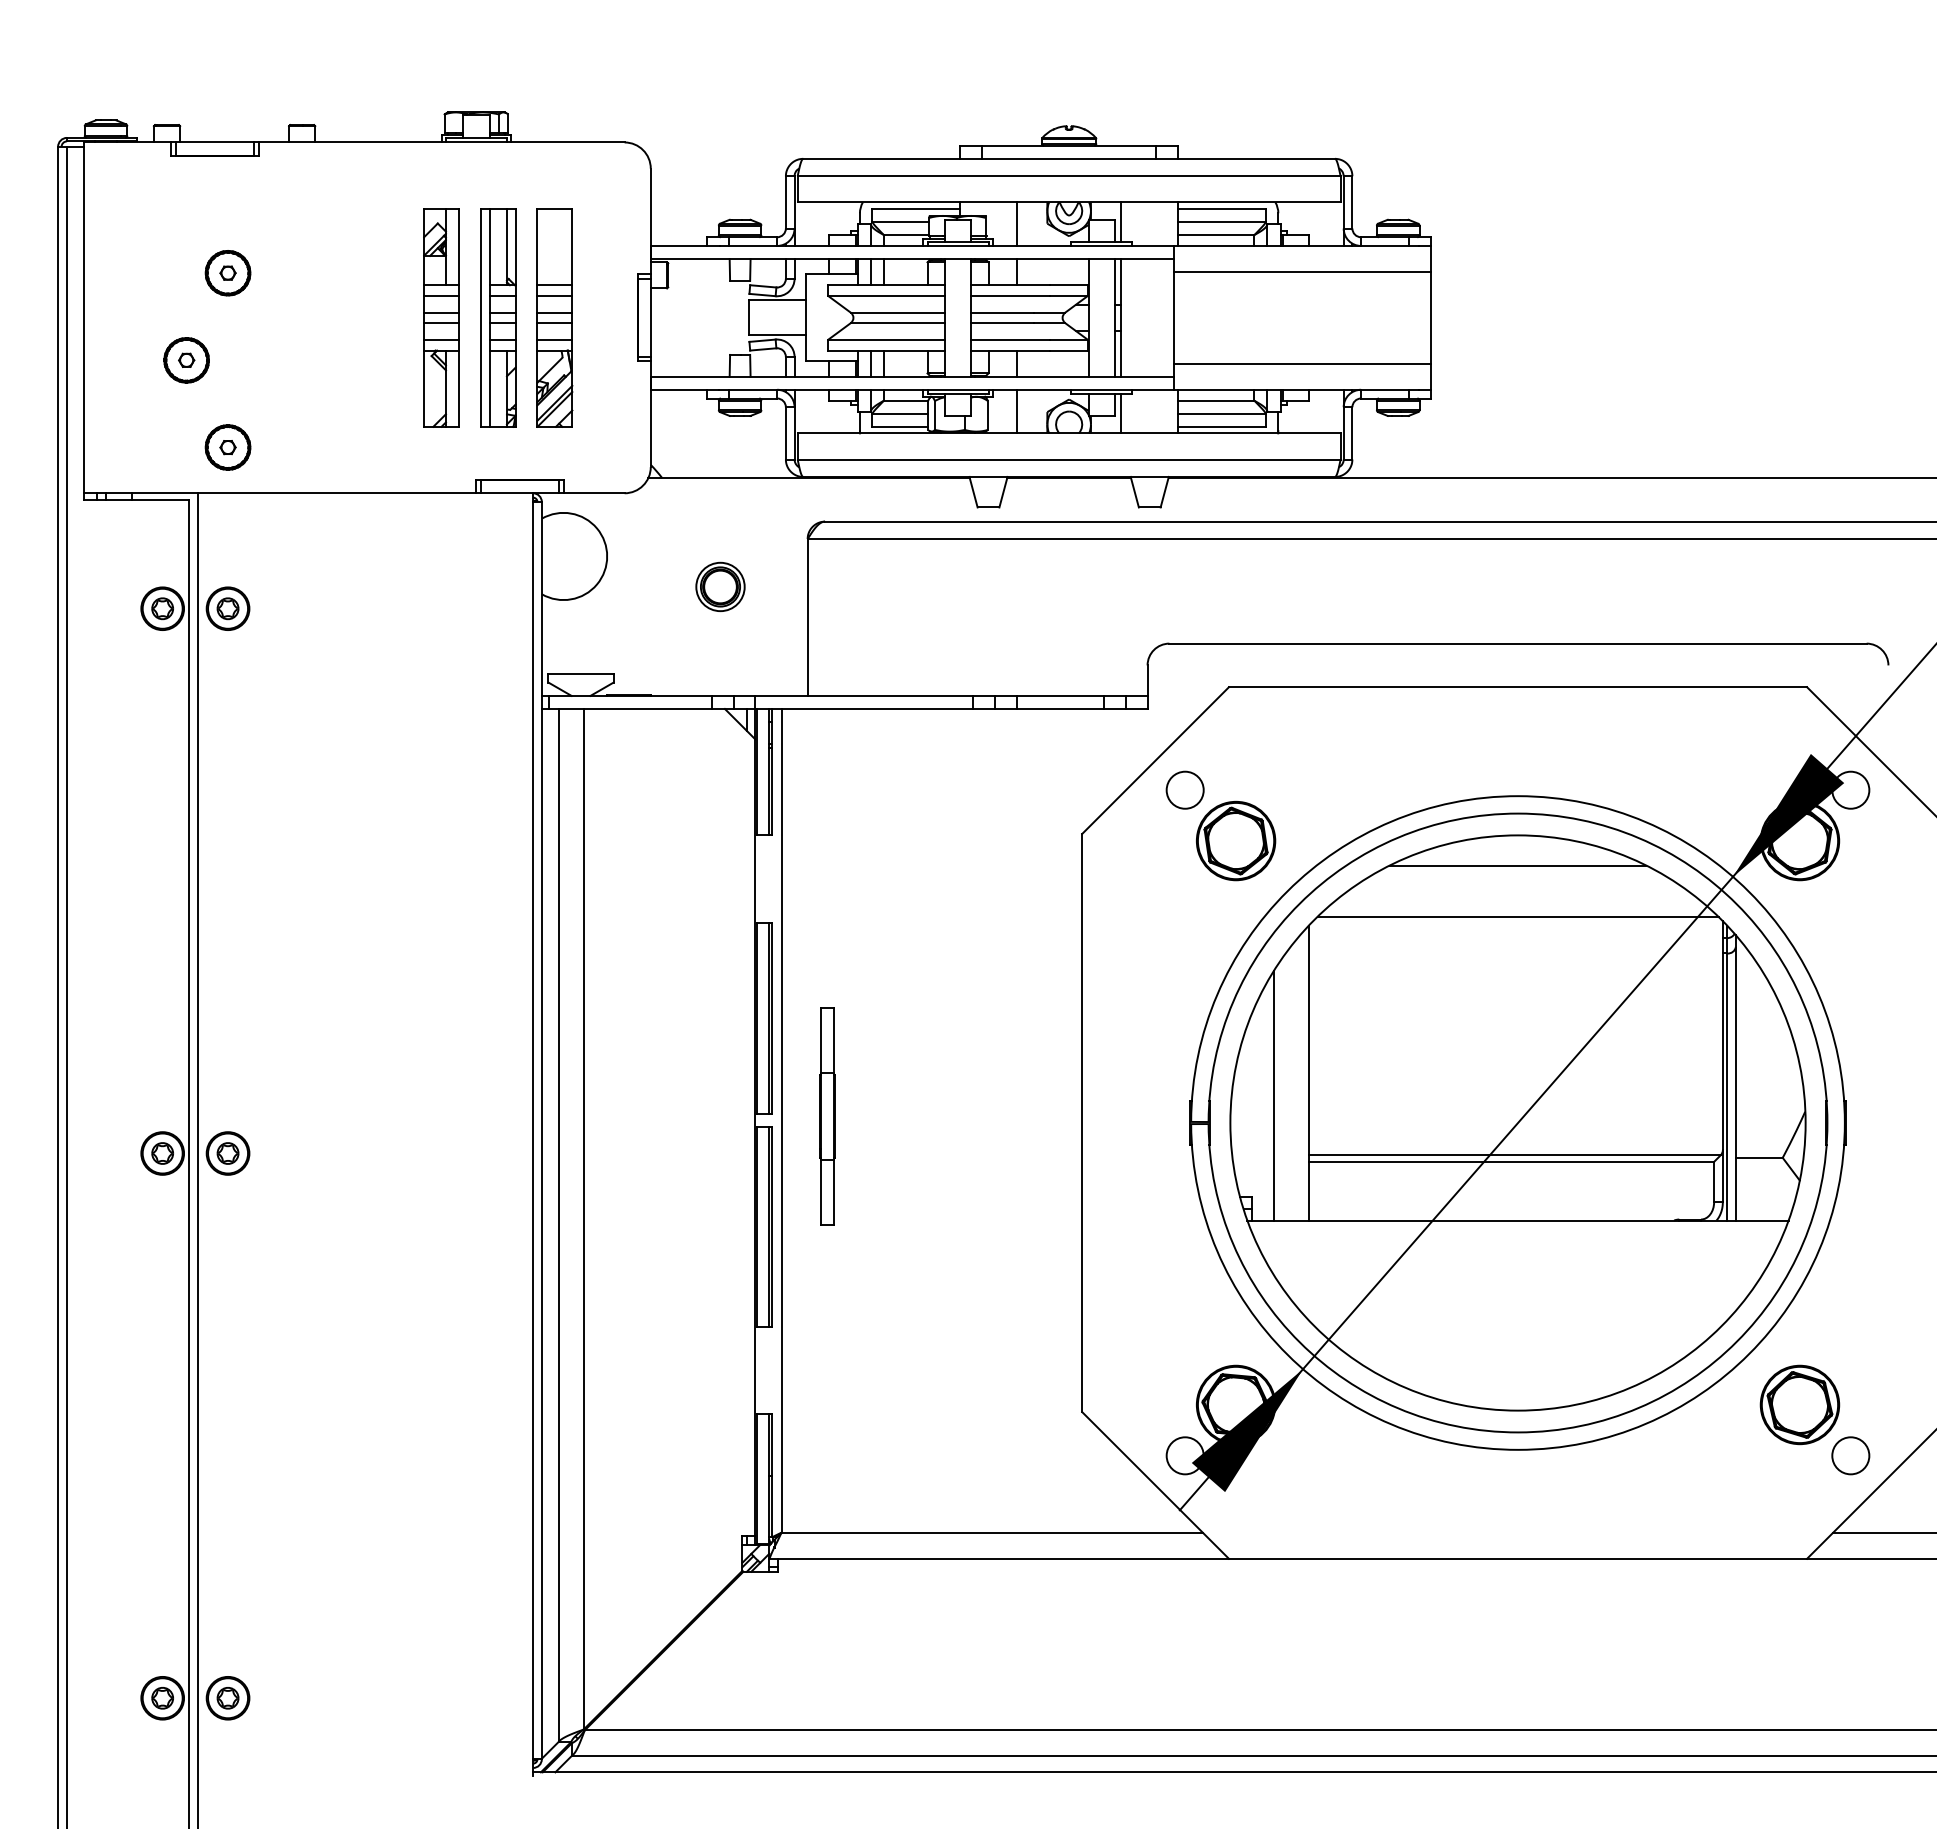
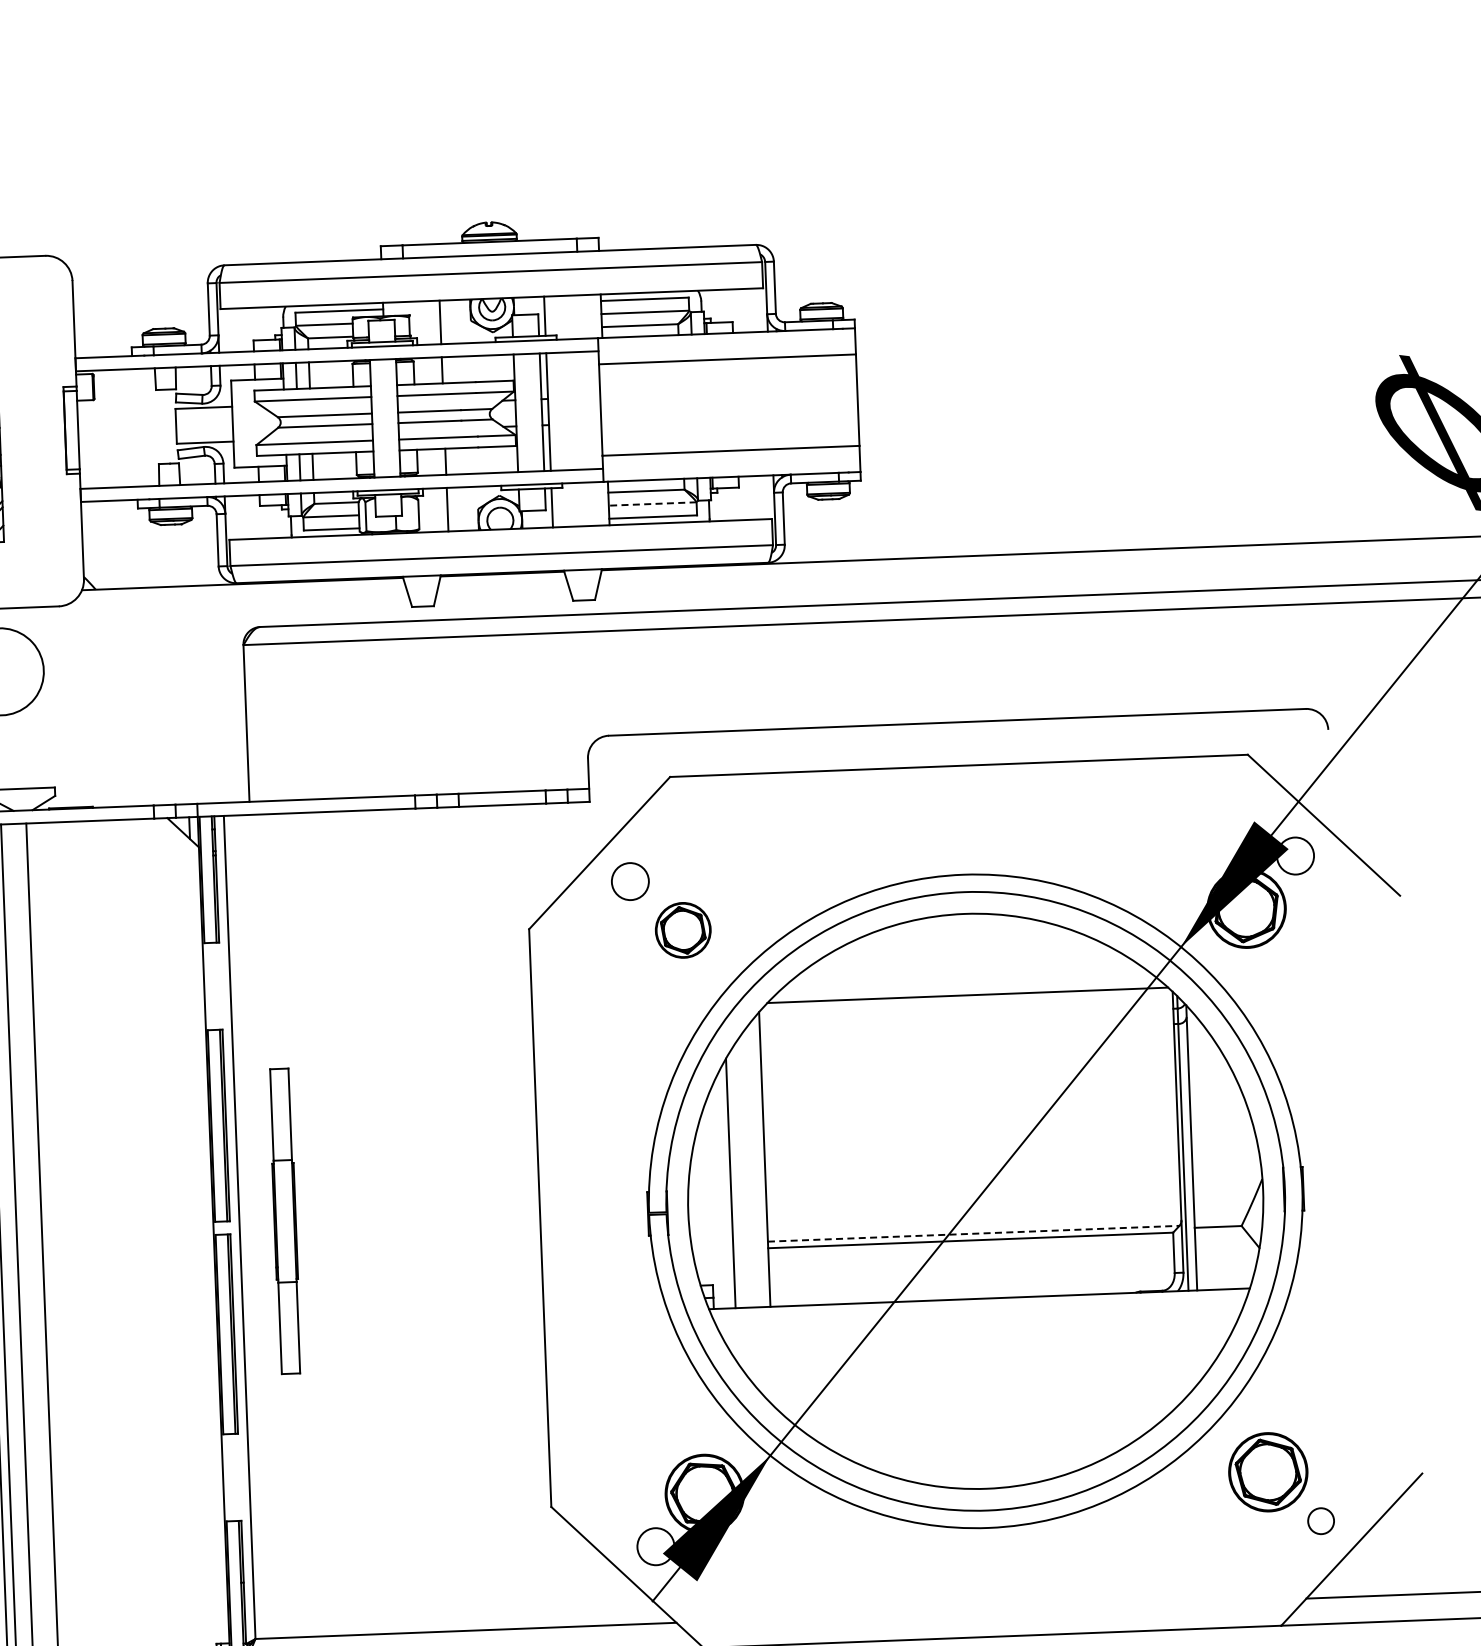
line: (1222, 413) -> (653, 503), solid -> dashed
part: (720, 586) -> (158, 695), removed
part: (1236, 840) -> (683, 929), size x0.7
line: (1517, 865) -> (965, 944), removed
part: (827, 1116) -> (285, 1221), size x1.4
line: (1514, 1155) -> (973, 1233), solid -> dashed
circle: (1850, 1455) -> (1320, 1520), size x0.7

